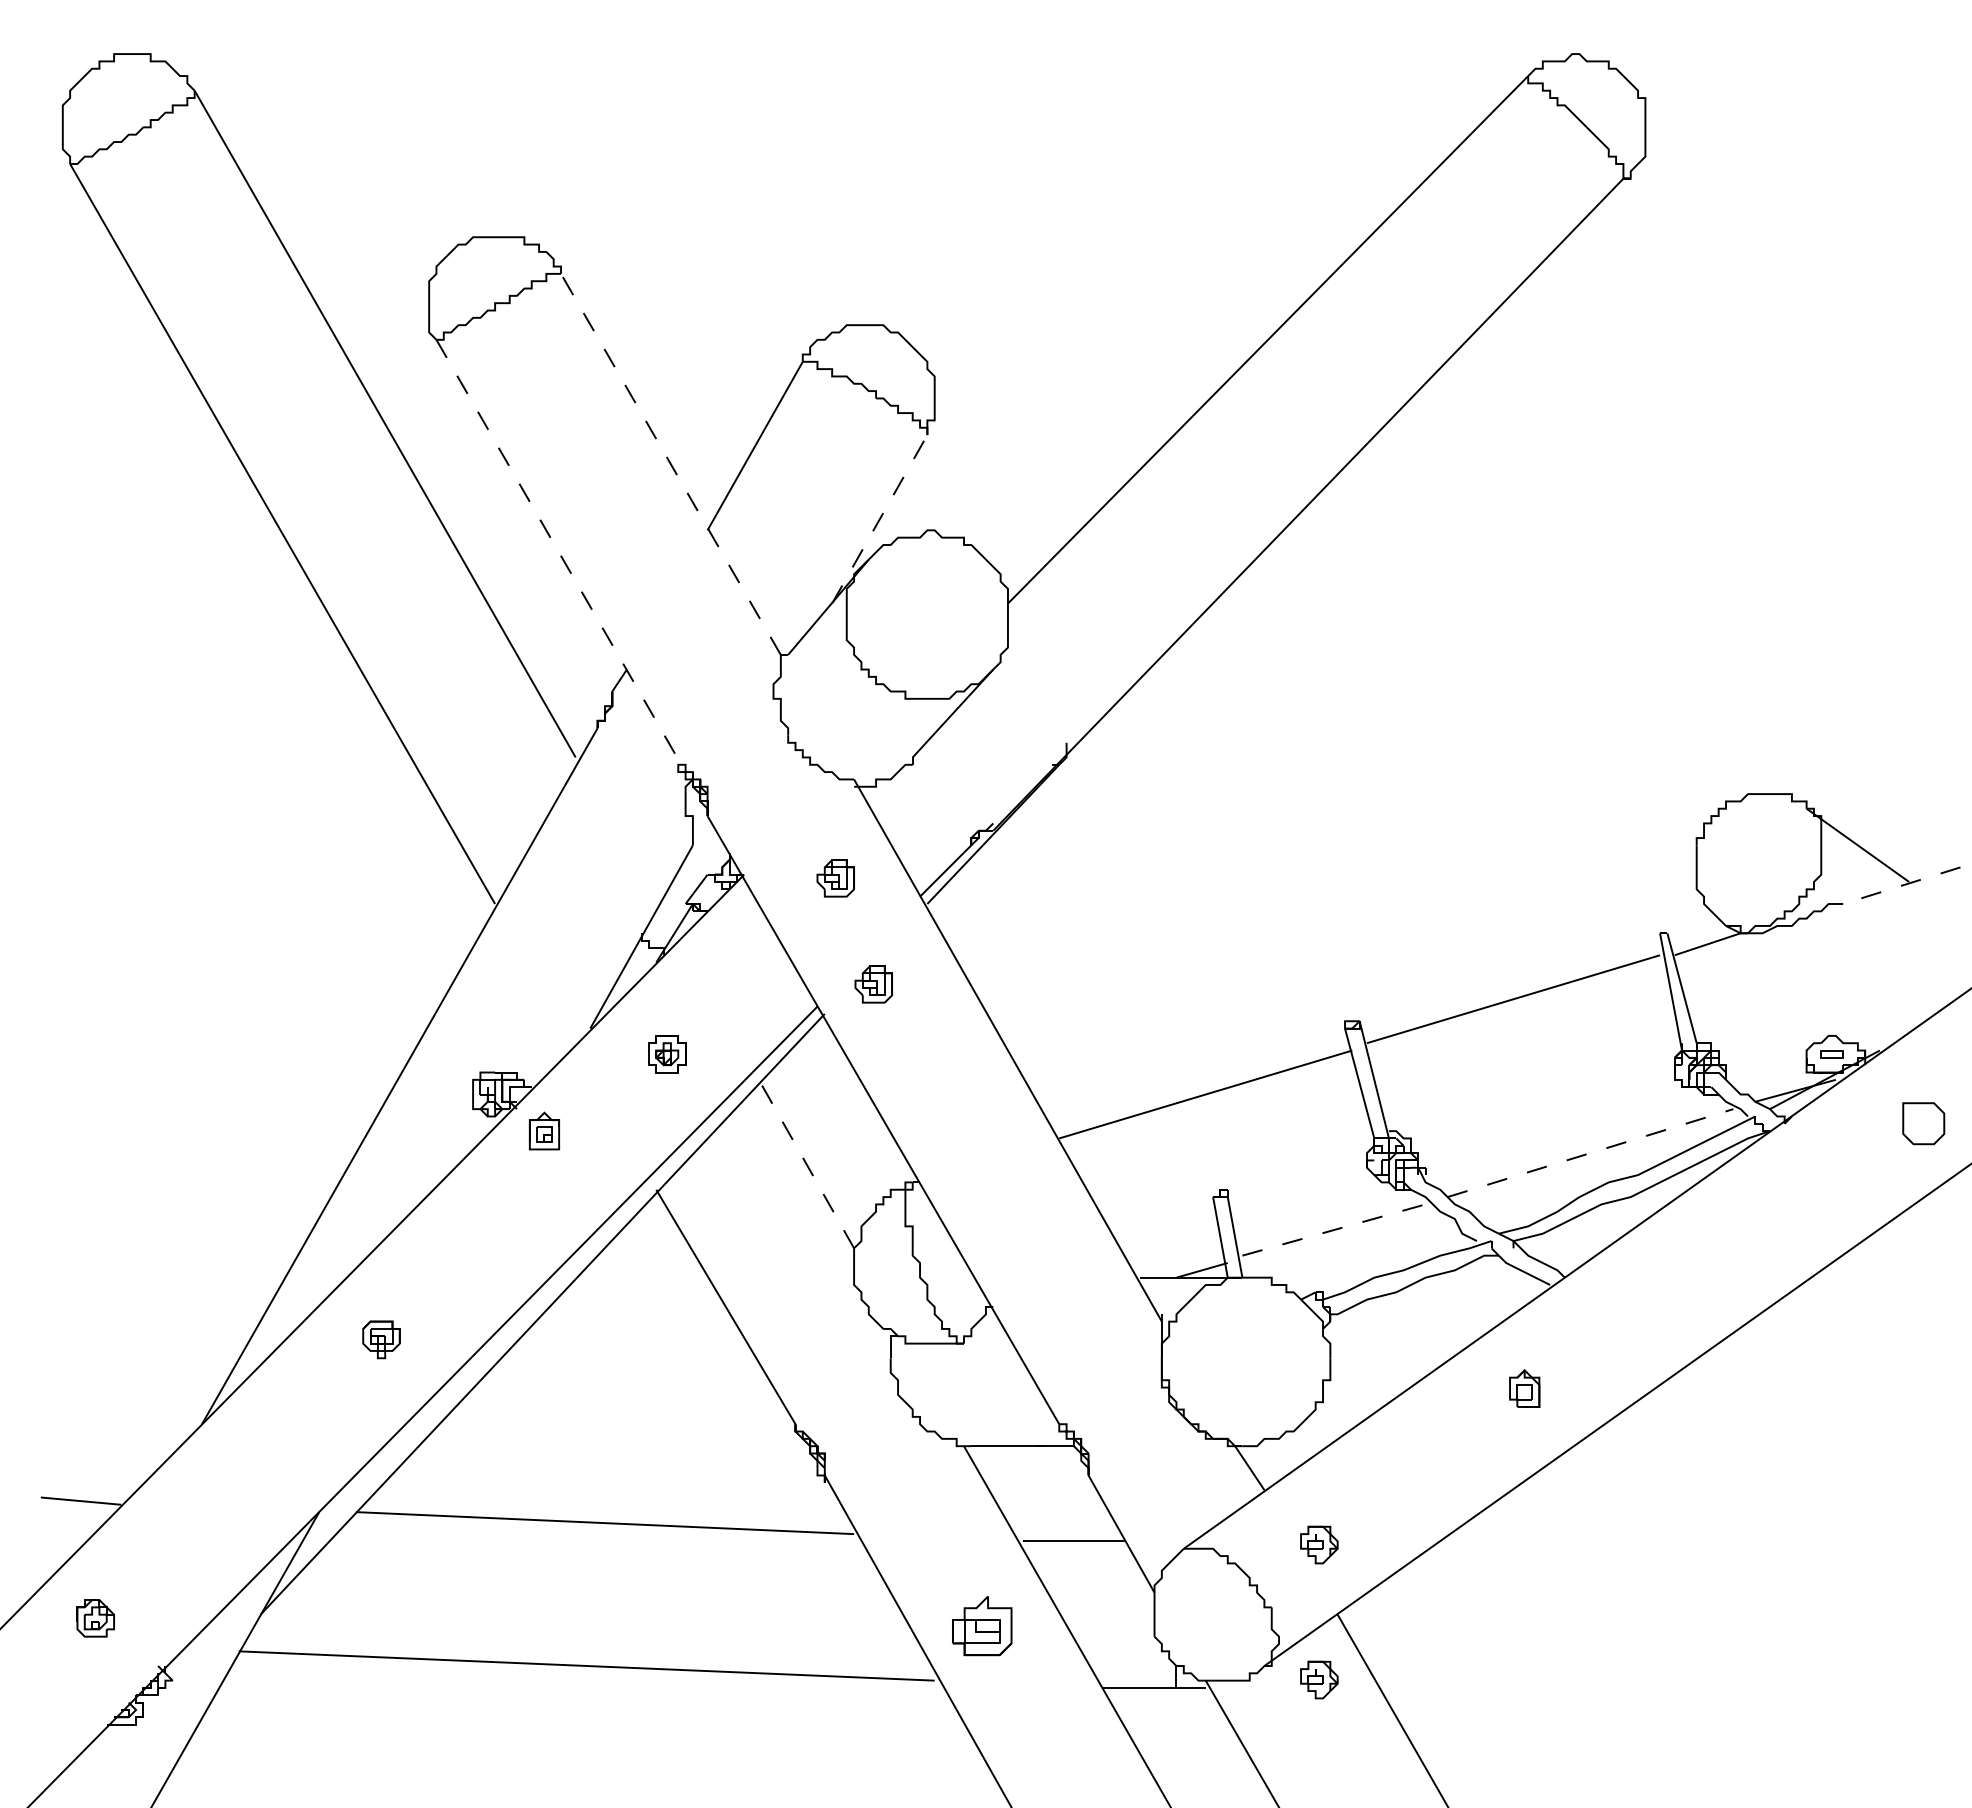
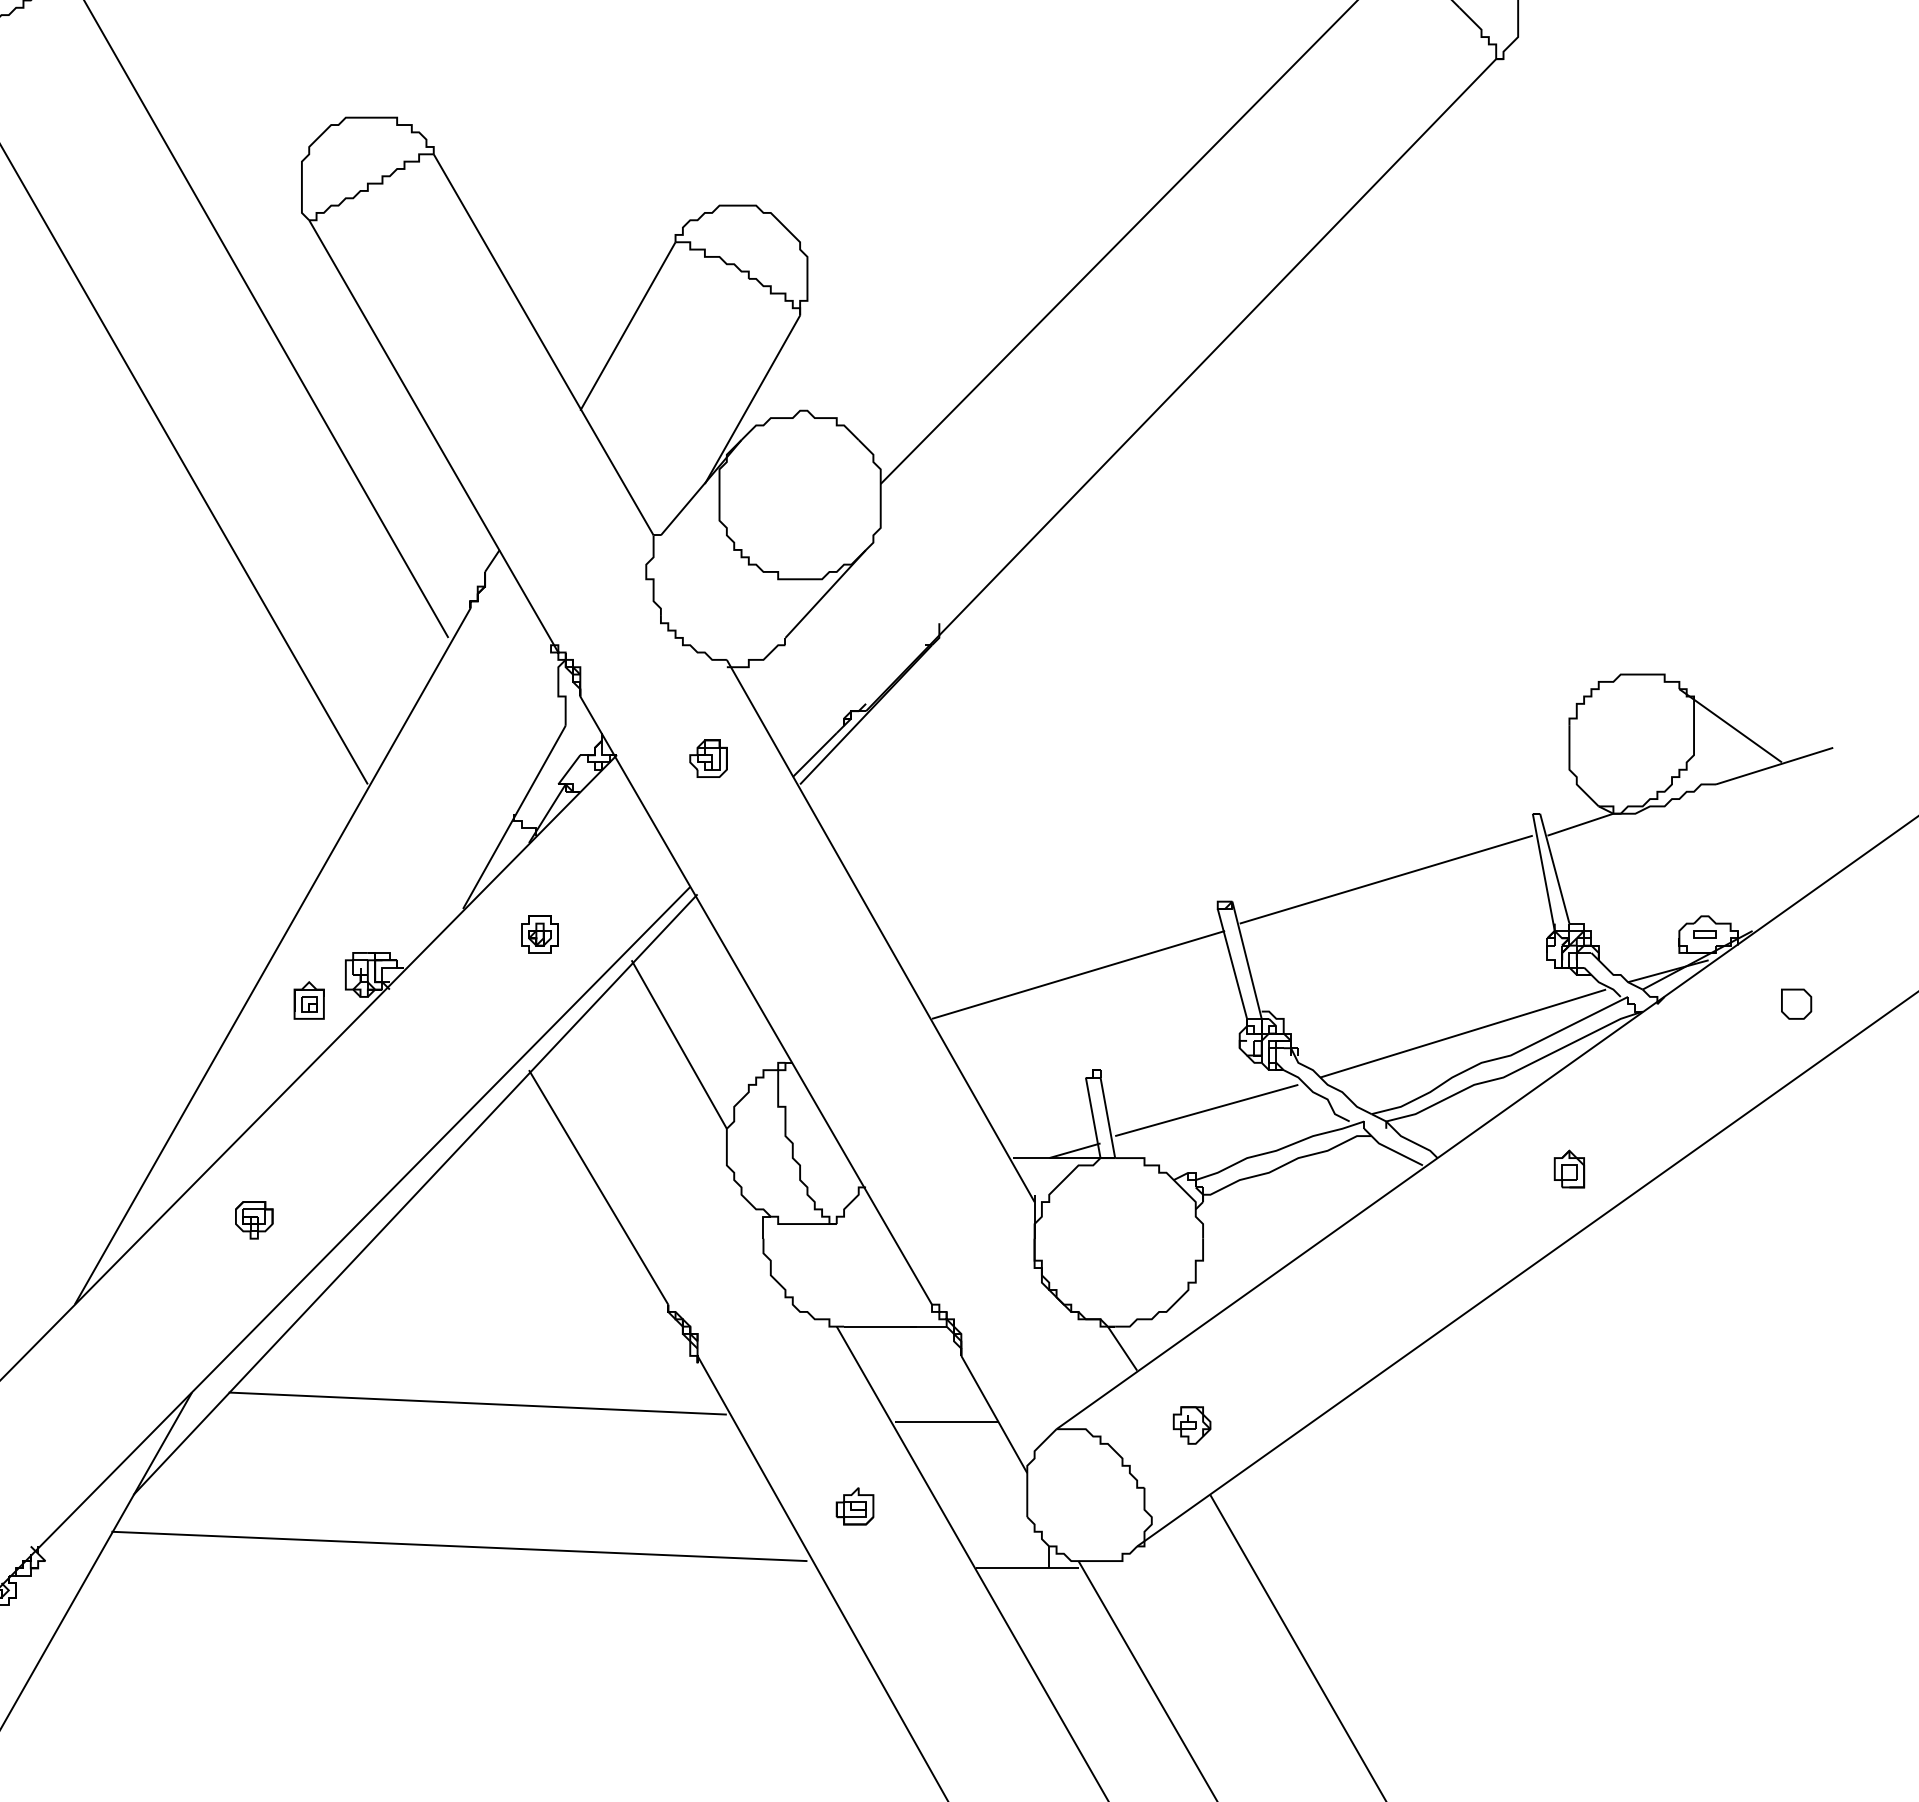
line: (670, 464) -> (543, 344), dashed -> solid
line: (879, 519) -> (752, 399), dashed -> solid
line: (561, 556) -> (434, 436), dashed -> solid
line: (1901, 885) -> (1774, 765), dashed -> solid
part: (873, 984) -> (746, 864), removed
part: (1923, 1123) -> (1796, 1003), size x0.71
part: (544, 1130) -> (309, 999), moved
line: (1590, 1152) -> (1463, 1032), dashed -> solid
line: (806, 1164) -> (679, 1044), dashed -> solid
line: (1334, 1229) -> (1207, 1109), dashed -> solid
part: (1524, 1388) -> (1569, 1168), moved
part: (982, 1625) -> (855, 1505), size x0.62
part: (1319, 1679) -> (1192, 1559), removed

